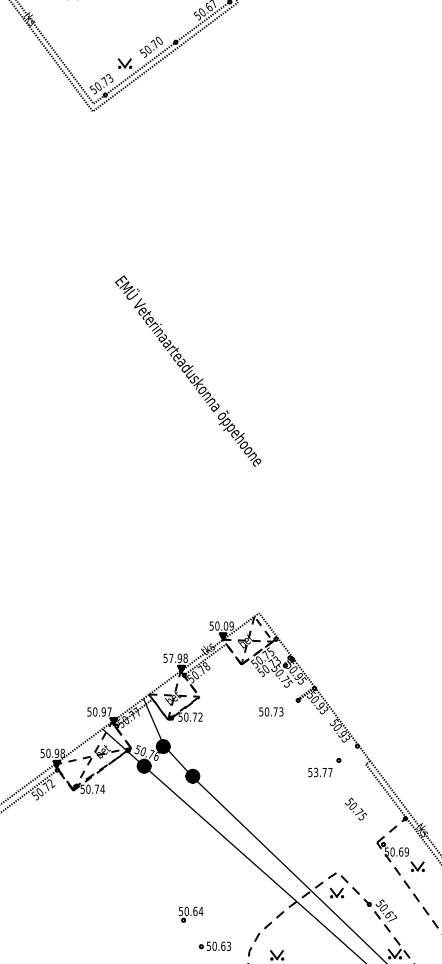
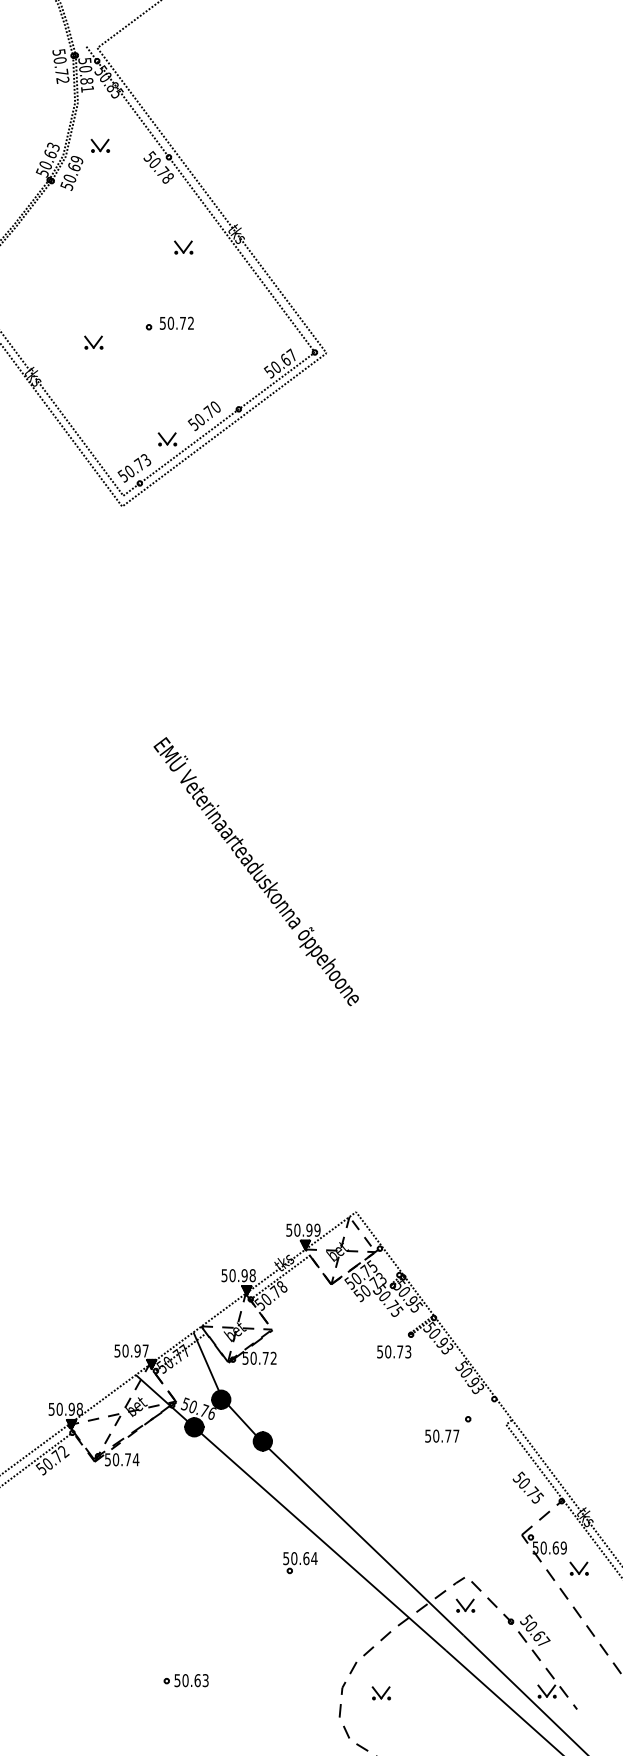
text: (226, 626) -> (309, 1230), 50.09 -> 50.99
text: (171, 658) -> (232, 1275), 57.98 -> 50.98
text: (271, 711) -> (394, 1351), moved
text: (316, 772) -> (436, 1435), 53.77 -> 50.77
text: (355, 809) -> (527, 1487), moved
part: (191, 914) -> (300, 1563), moved
part: (214, 946) -> (185, 1680), moved

